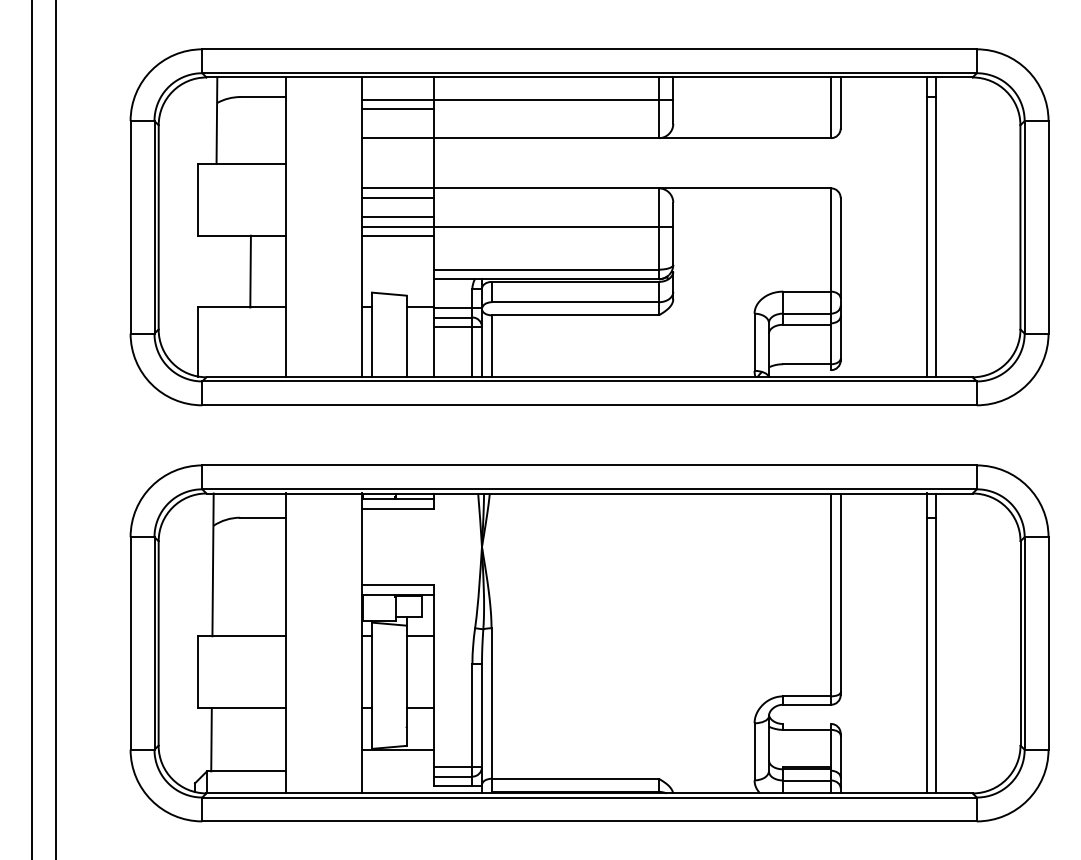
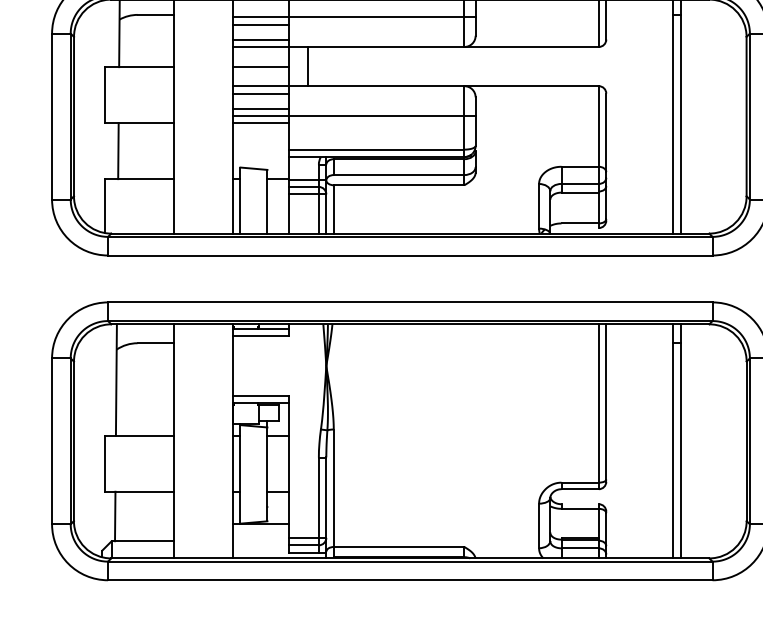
line: (398, 128) -> (261, 39), added
line: (398, 163) -> (261, 66), added
line: (458, 163) -> (308, 66), added
line: (250, 271) -> (118, 151), moved

